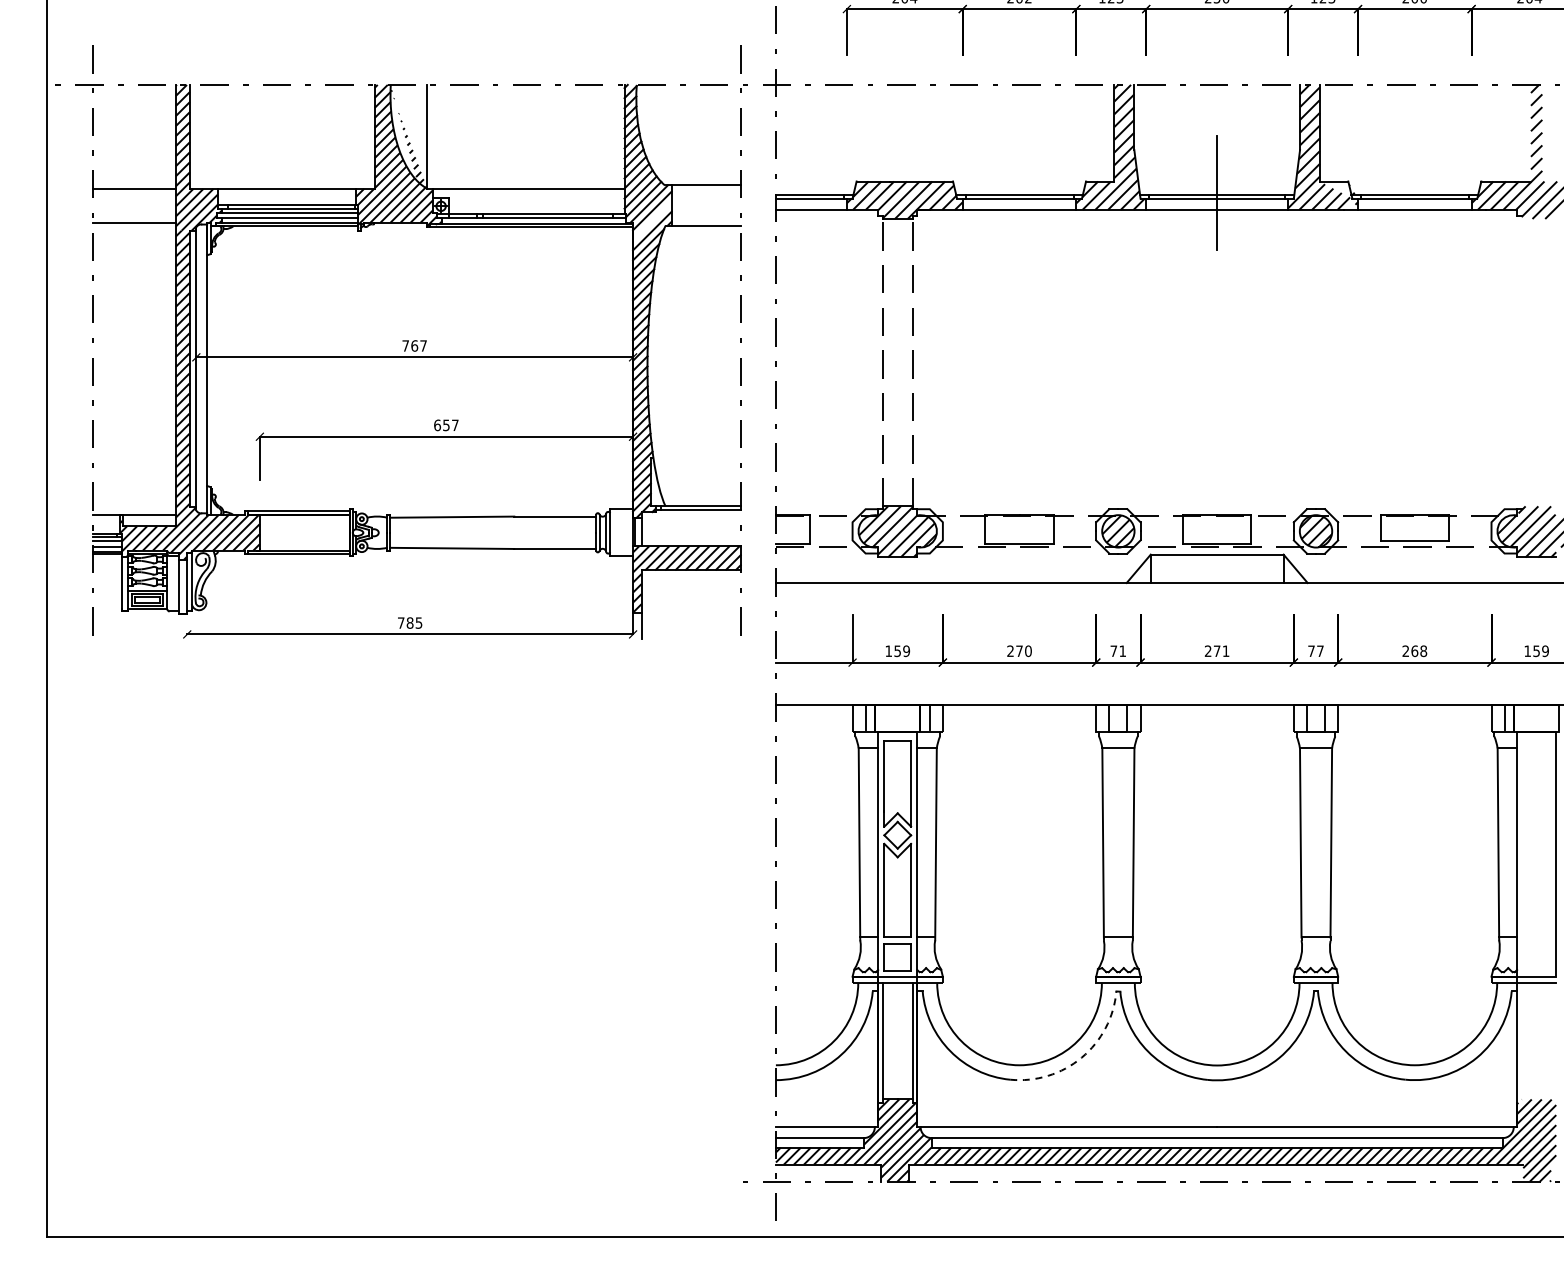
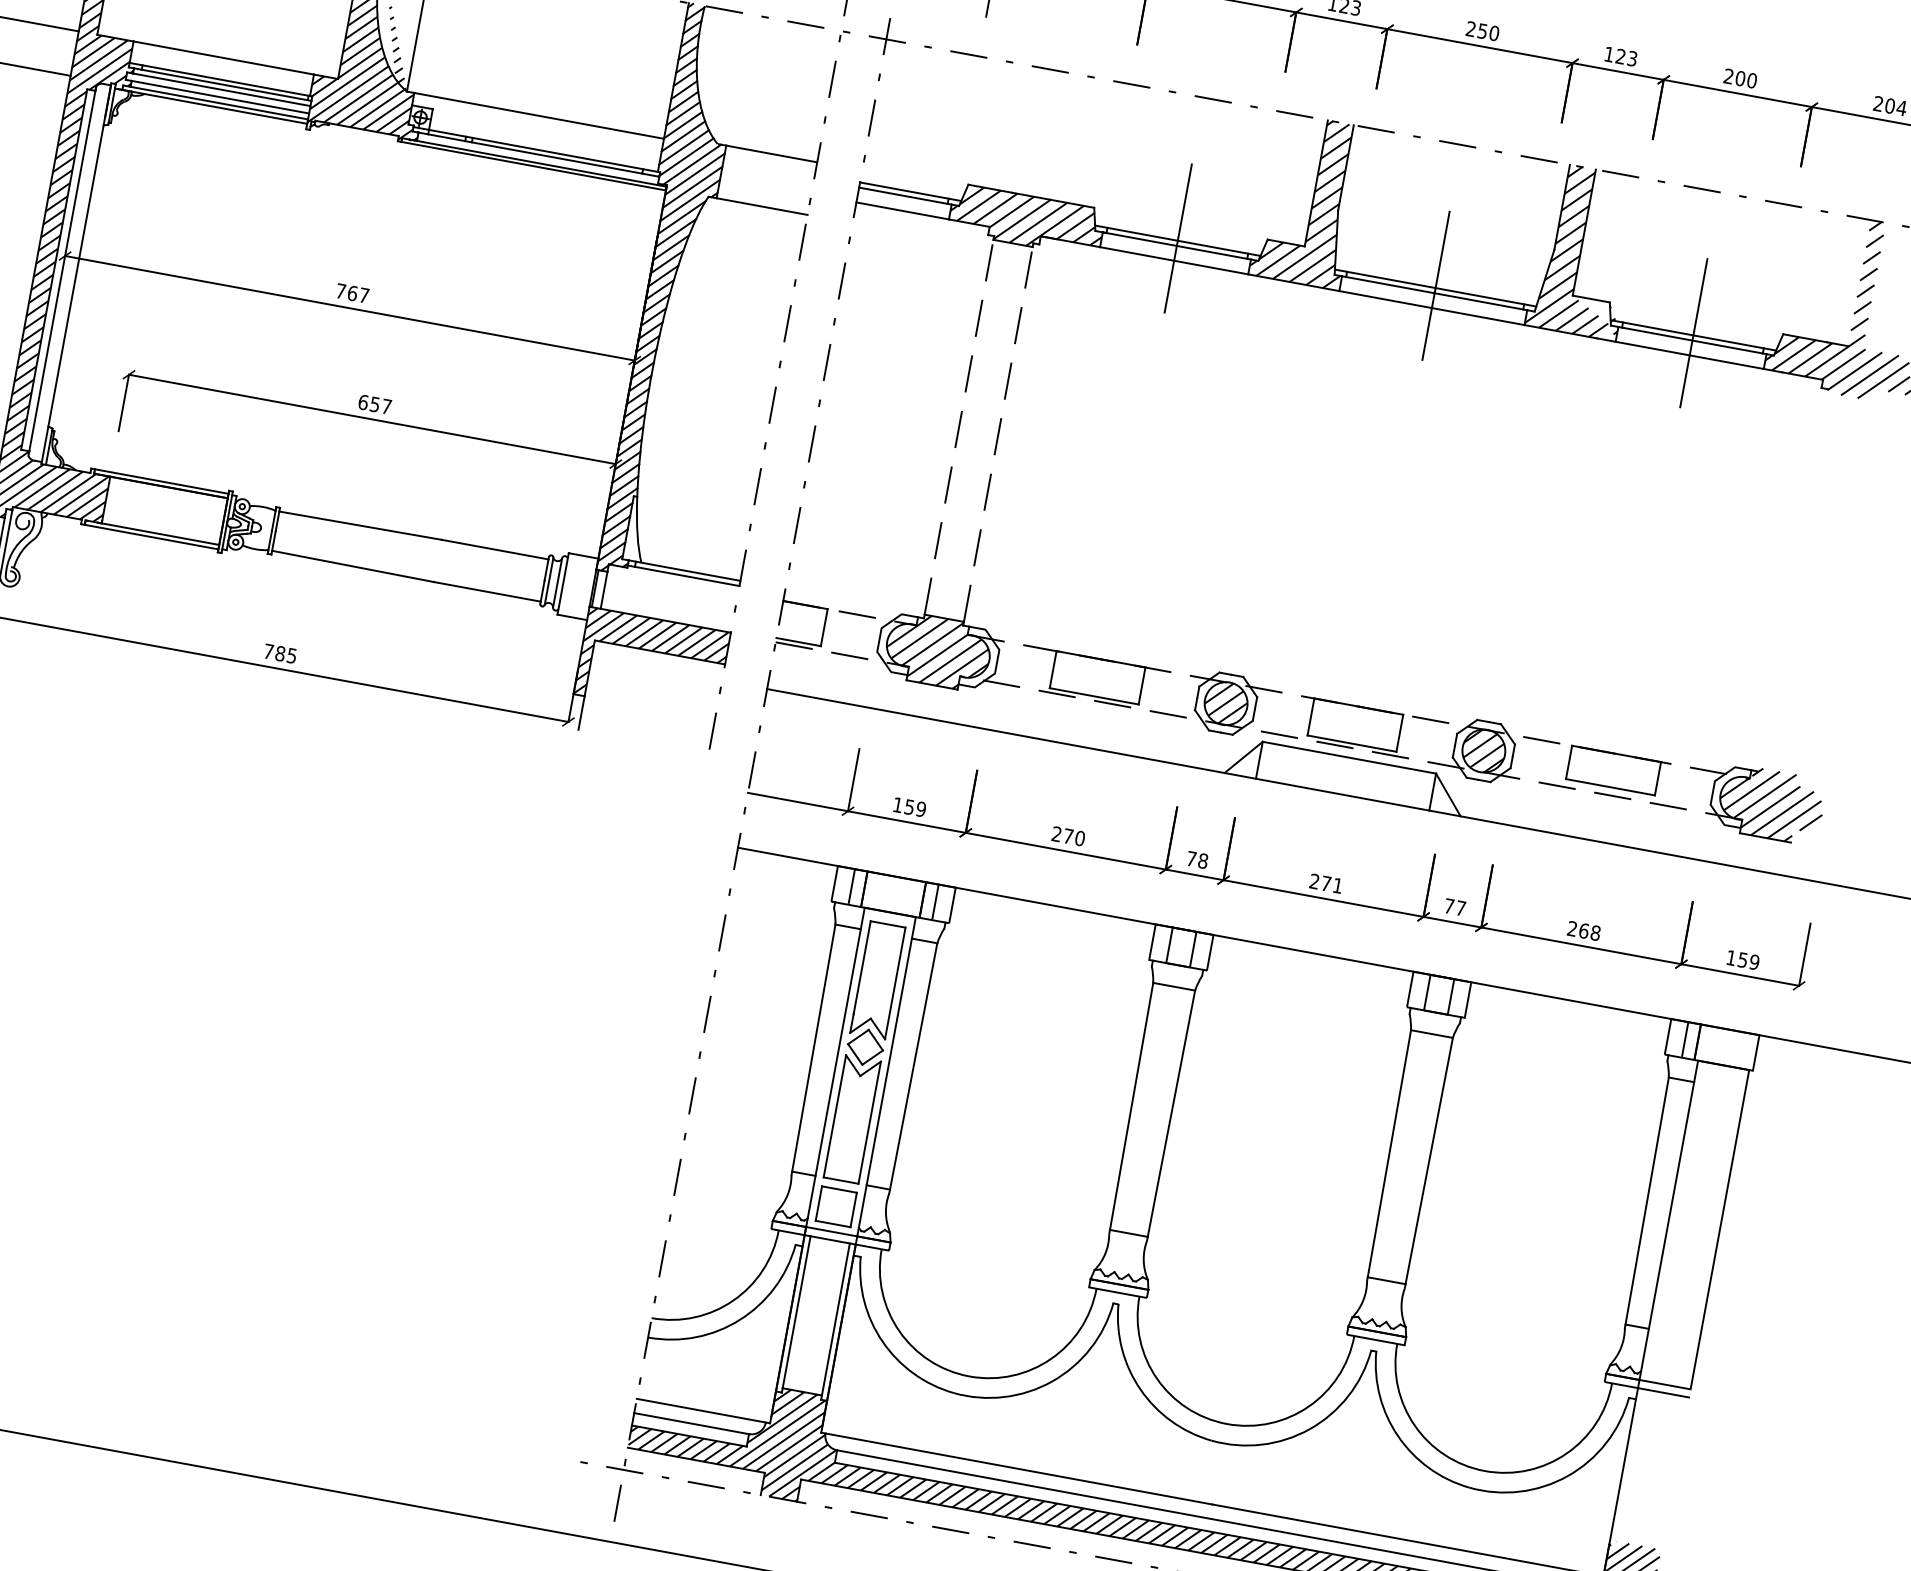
line: (1019, 192) -> (1178, 238), added
line: (1414, 192) -> (1693, 332), added
line: (652, 220) -> (692, 186), added
text: (1122, 651) -> (1202, 861), 71 -> 78
arc: (1081, 1057) -> (1052, 1381), dashed -> solid

